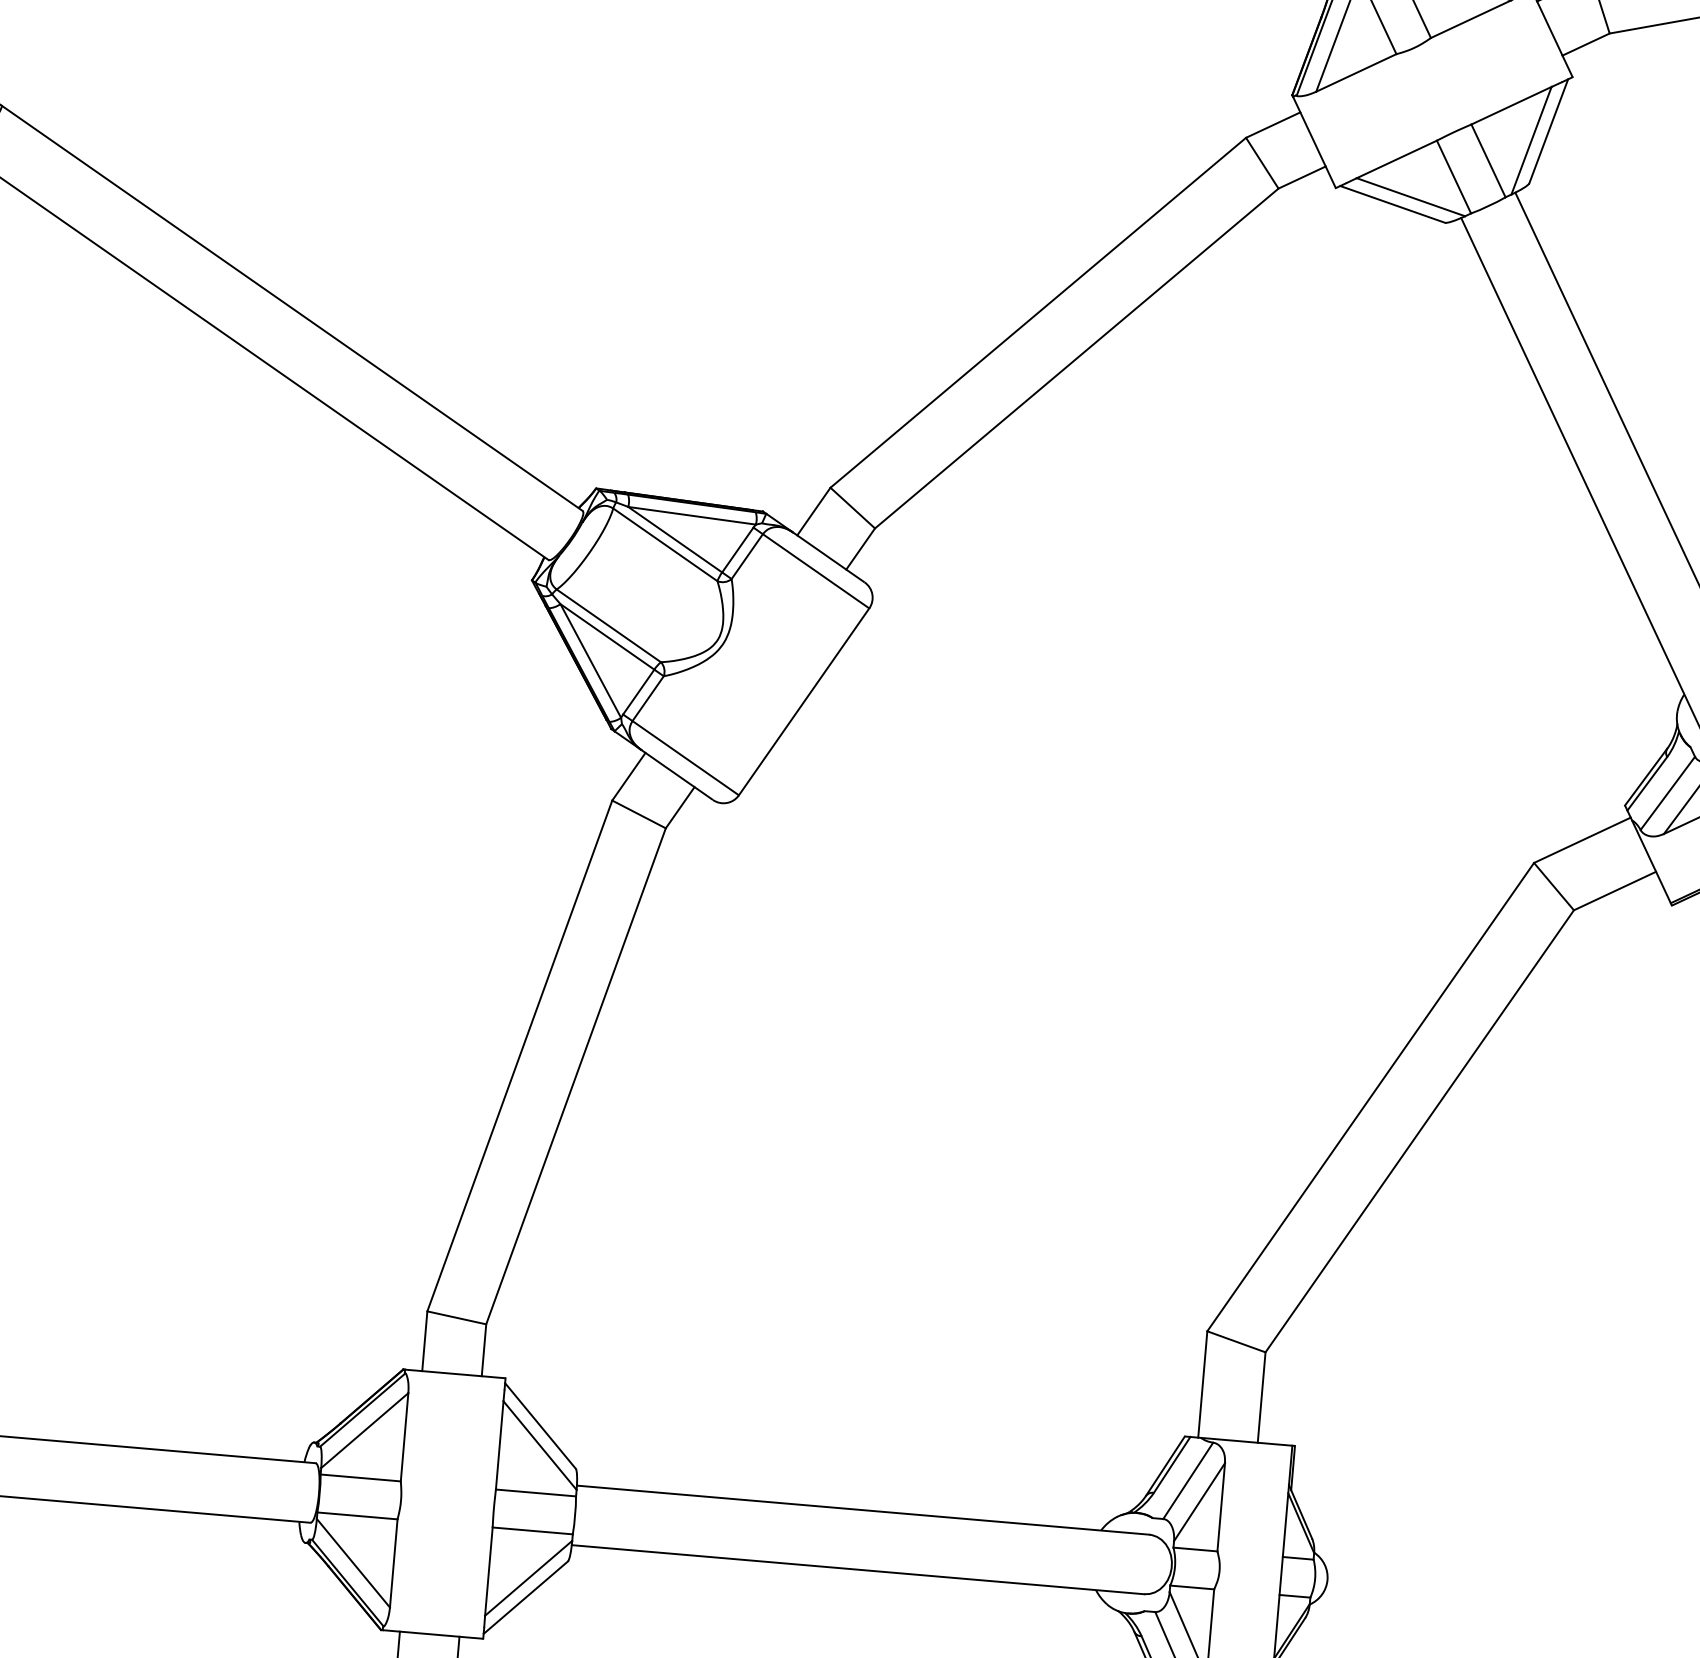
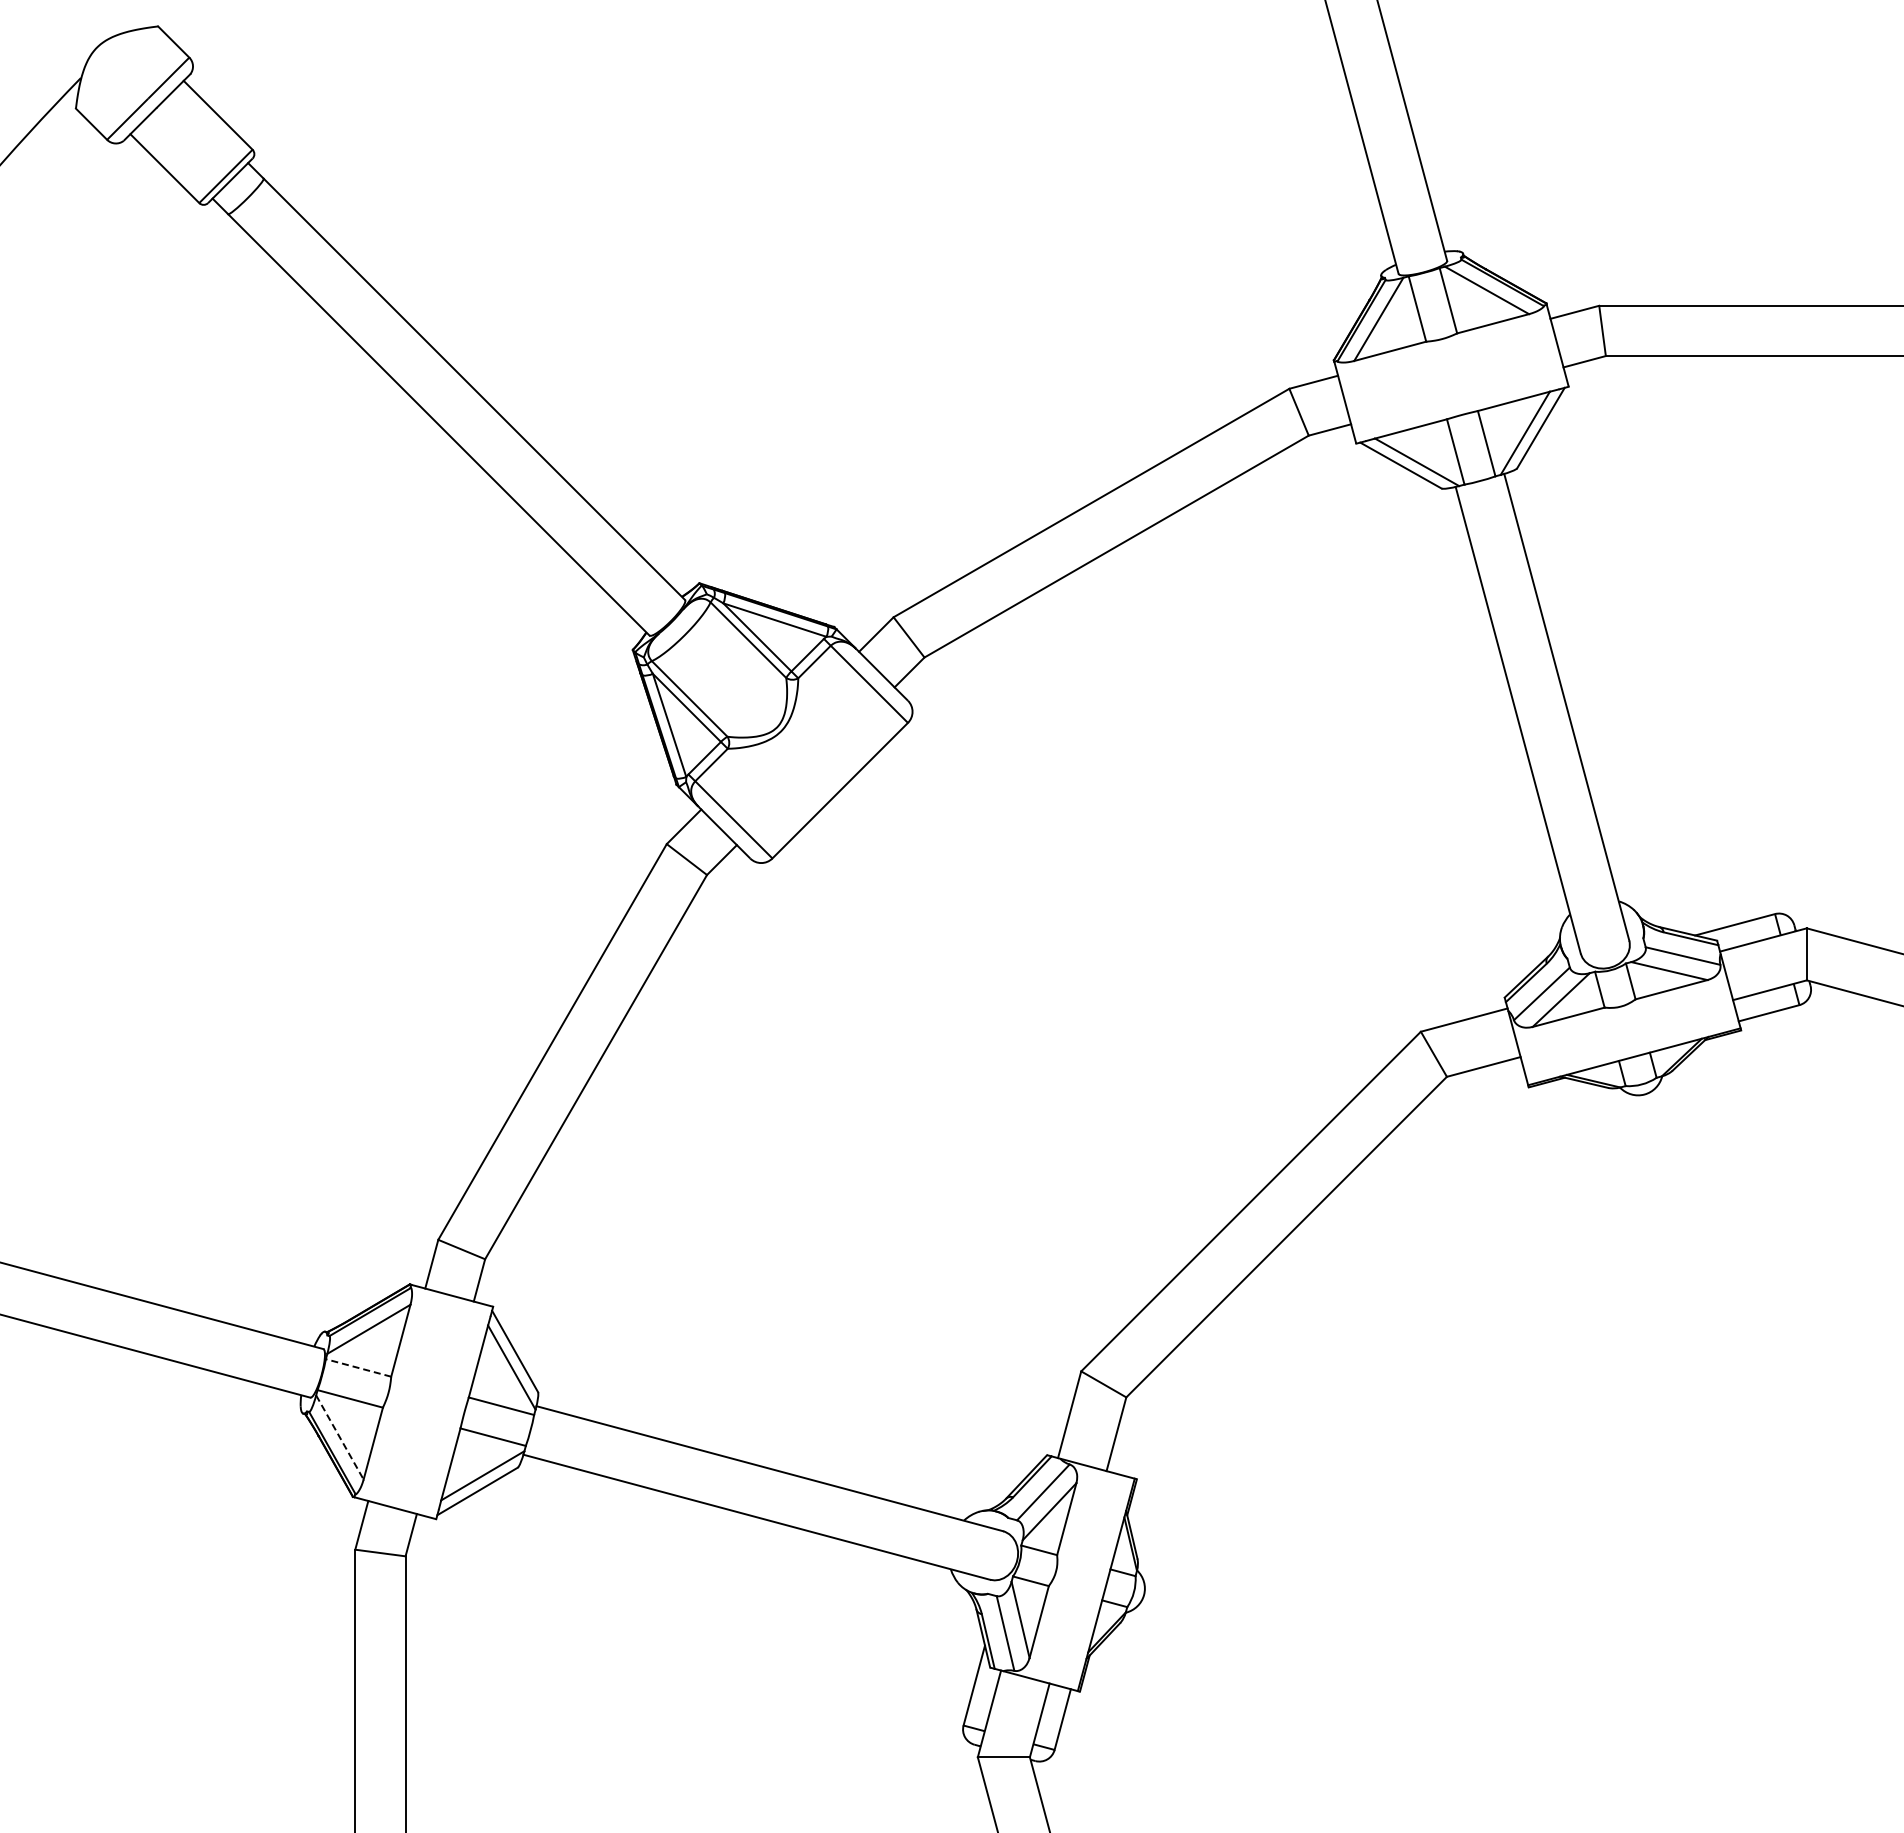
line: (360, 1477) -> (358, 1367), solid -> dashed
line: (354, 1563) -> (340, 1437), solid -> dashed

